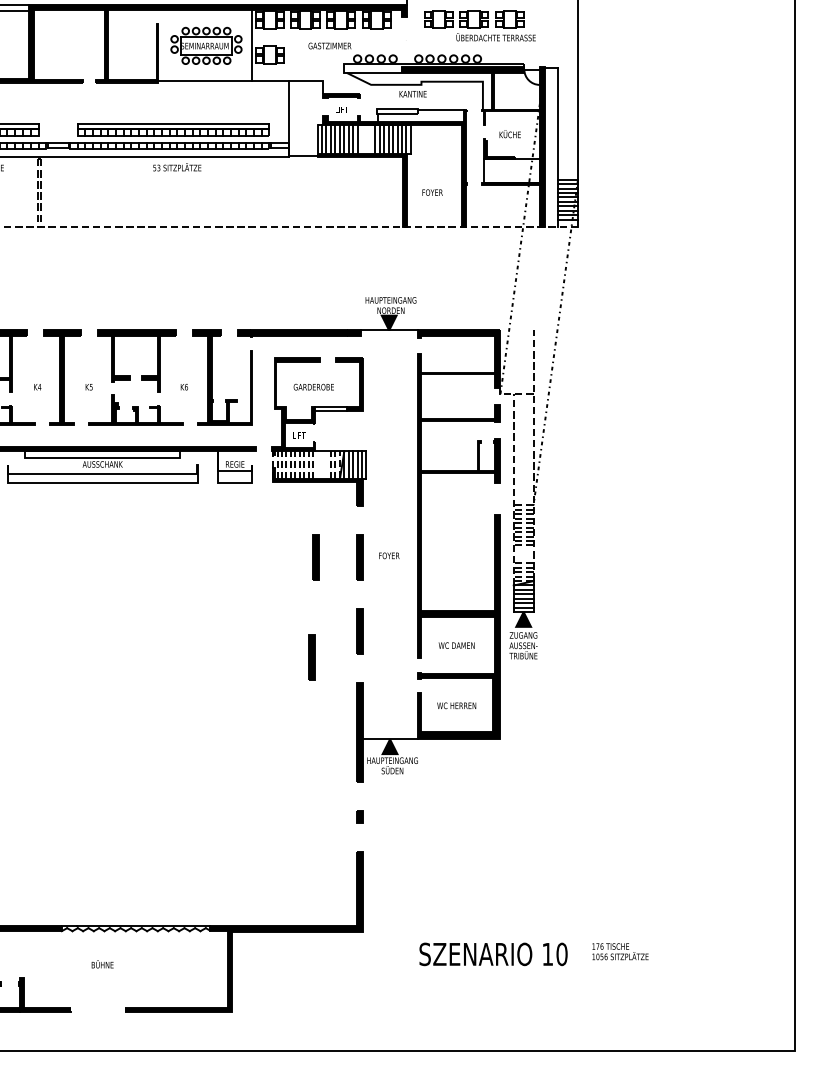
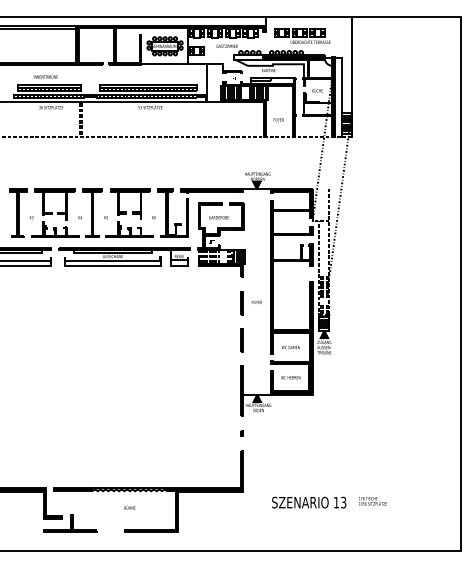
line: (314, 557) -> (219, 303), removed
line: (310, 657) -> (217, 353), removed
text: (561, 954) -> (343, 502), 10 -> 13
text: (101, 964) -> (129, 507), moved

